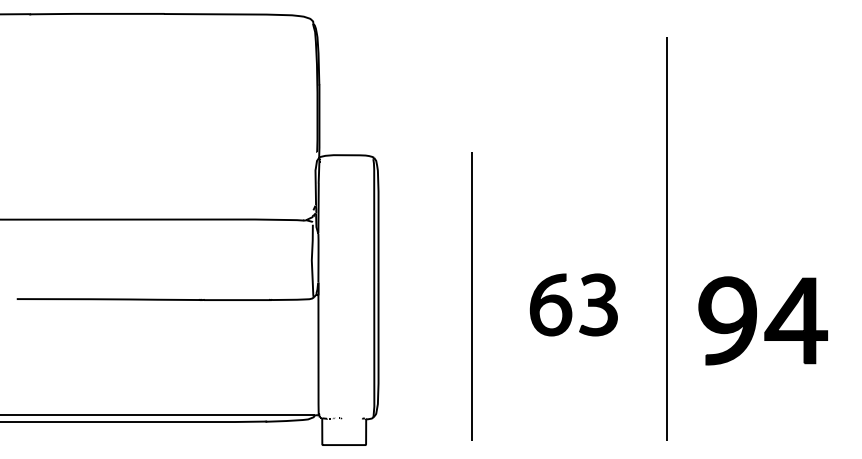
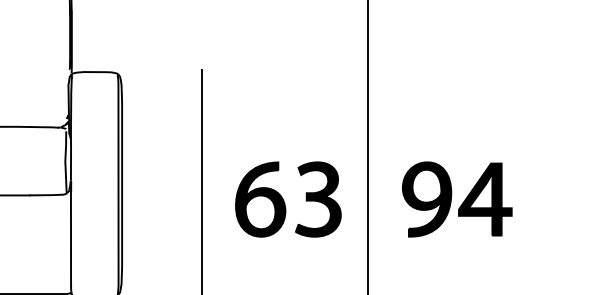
part: (573, 304) -> (288, 199), size x1.43
part: (762, 320) -> (456, 199), moved

